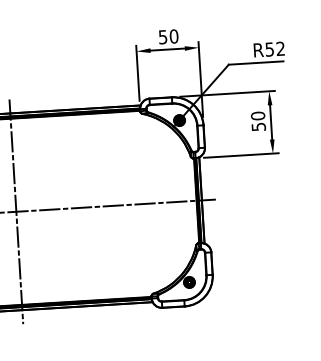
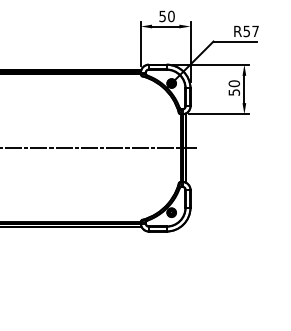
text: (280, 47) -> (255, 30), R52 -> R57
line: (16, 211) -> (37, 147), removed

